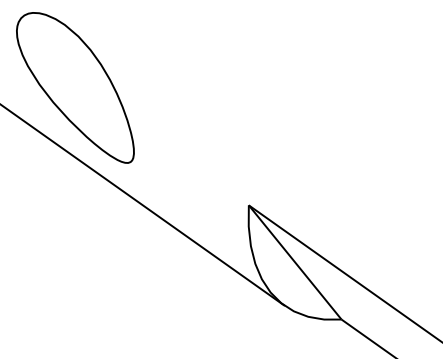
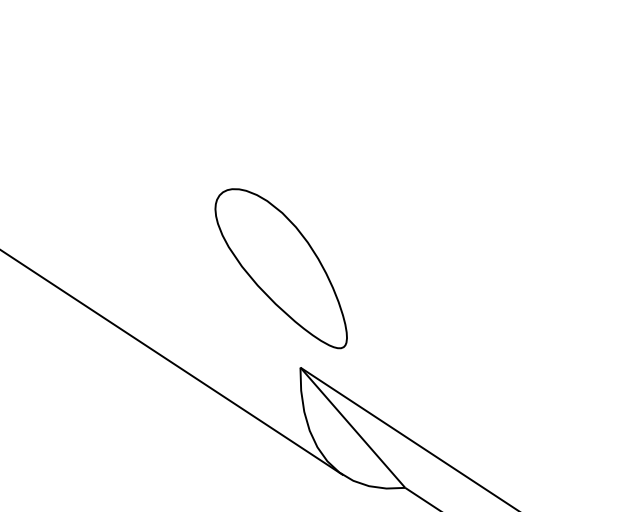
part: (74, 87) -> (280, 268), moved

